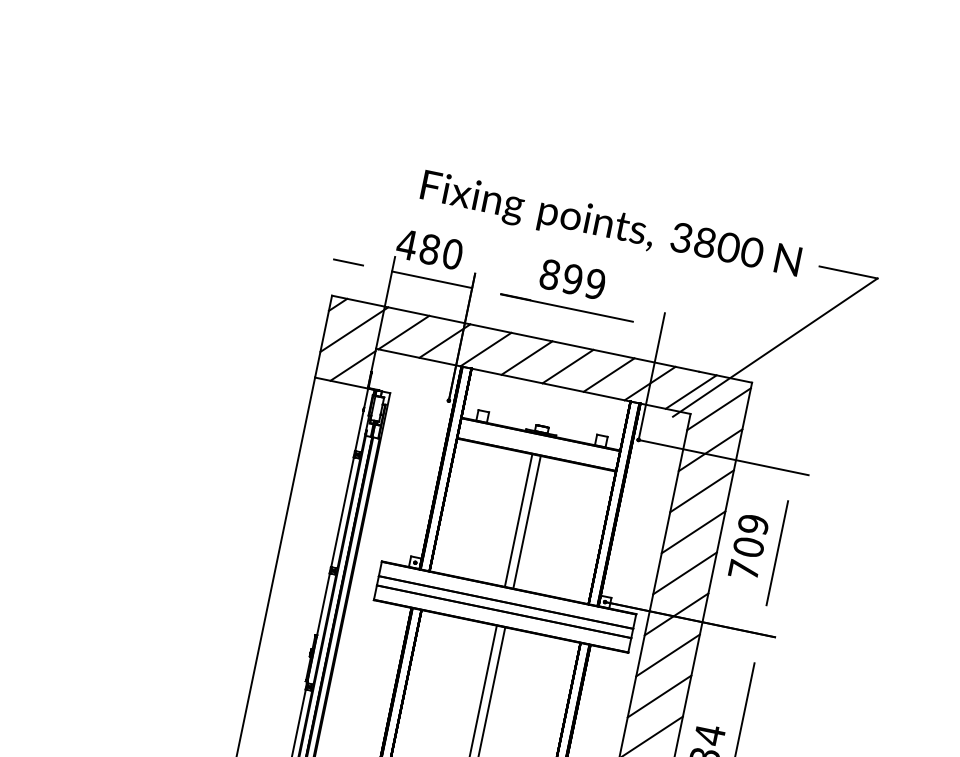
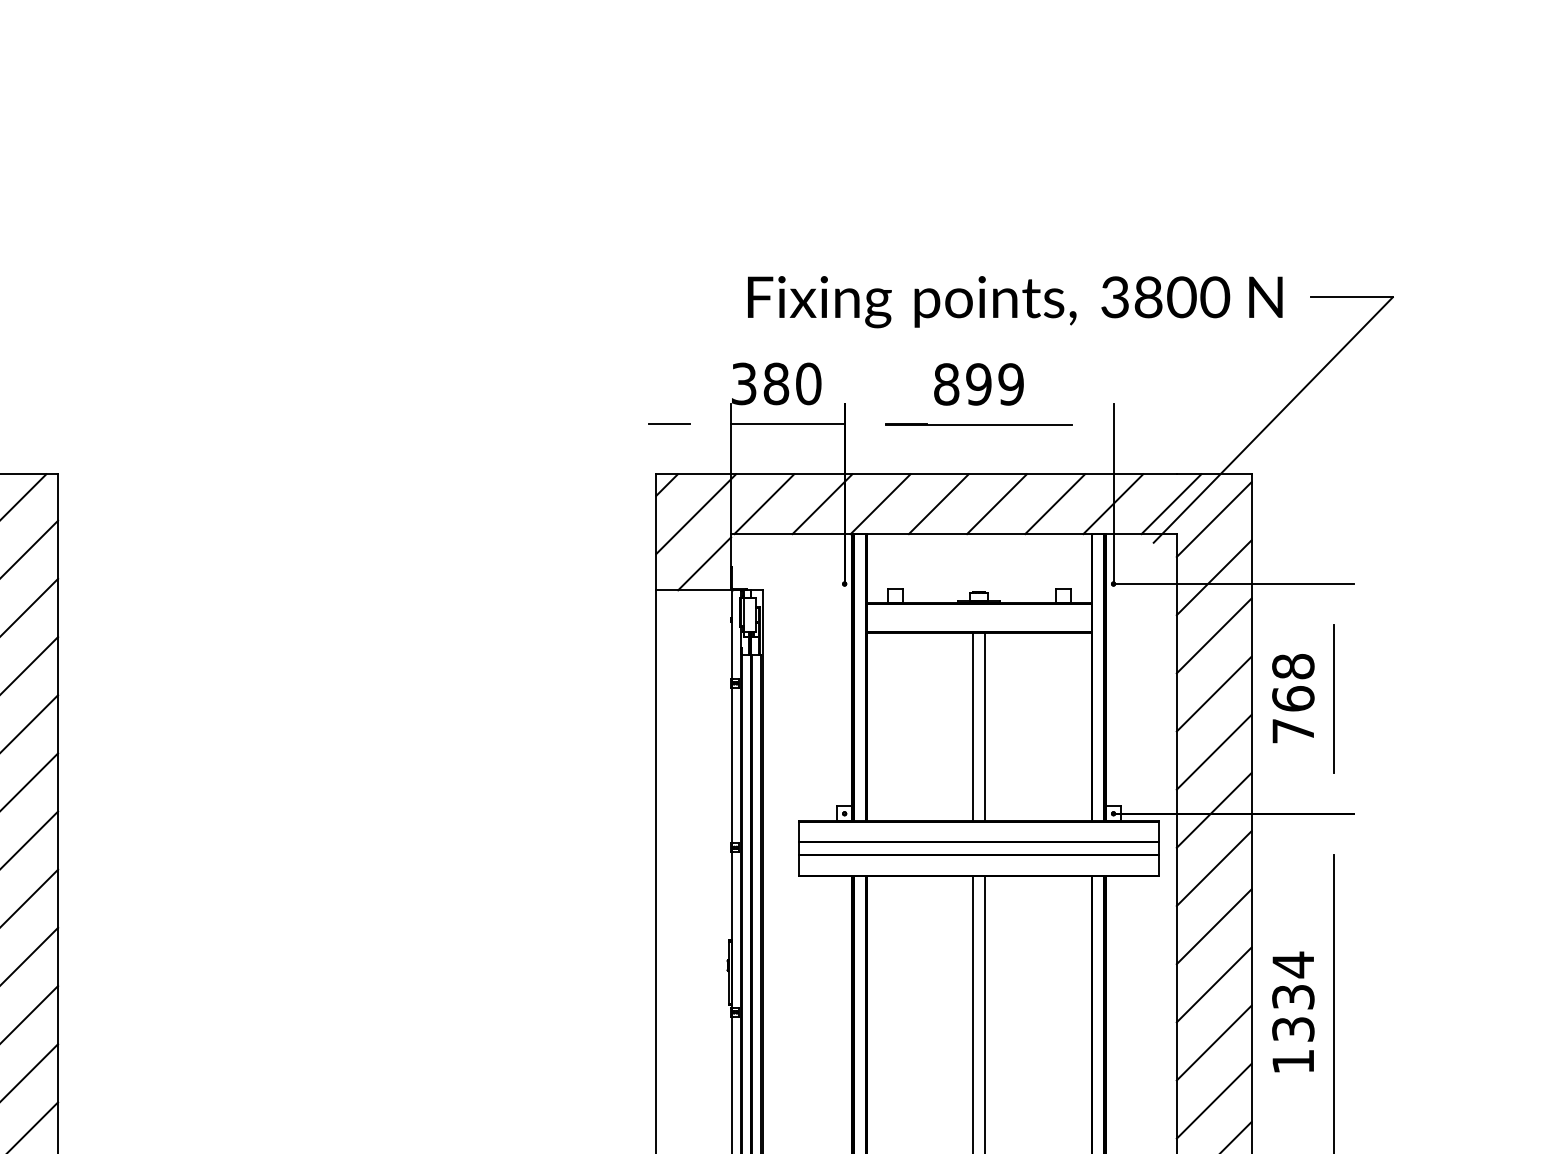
text: (406, 244) -> (743, 383), 480 -> 380
text: (751, 535) -> (1293, 682), 709 -> 768

